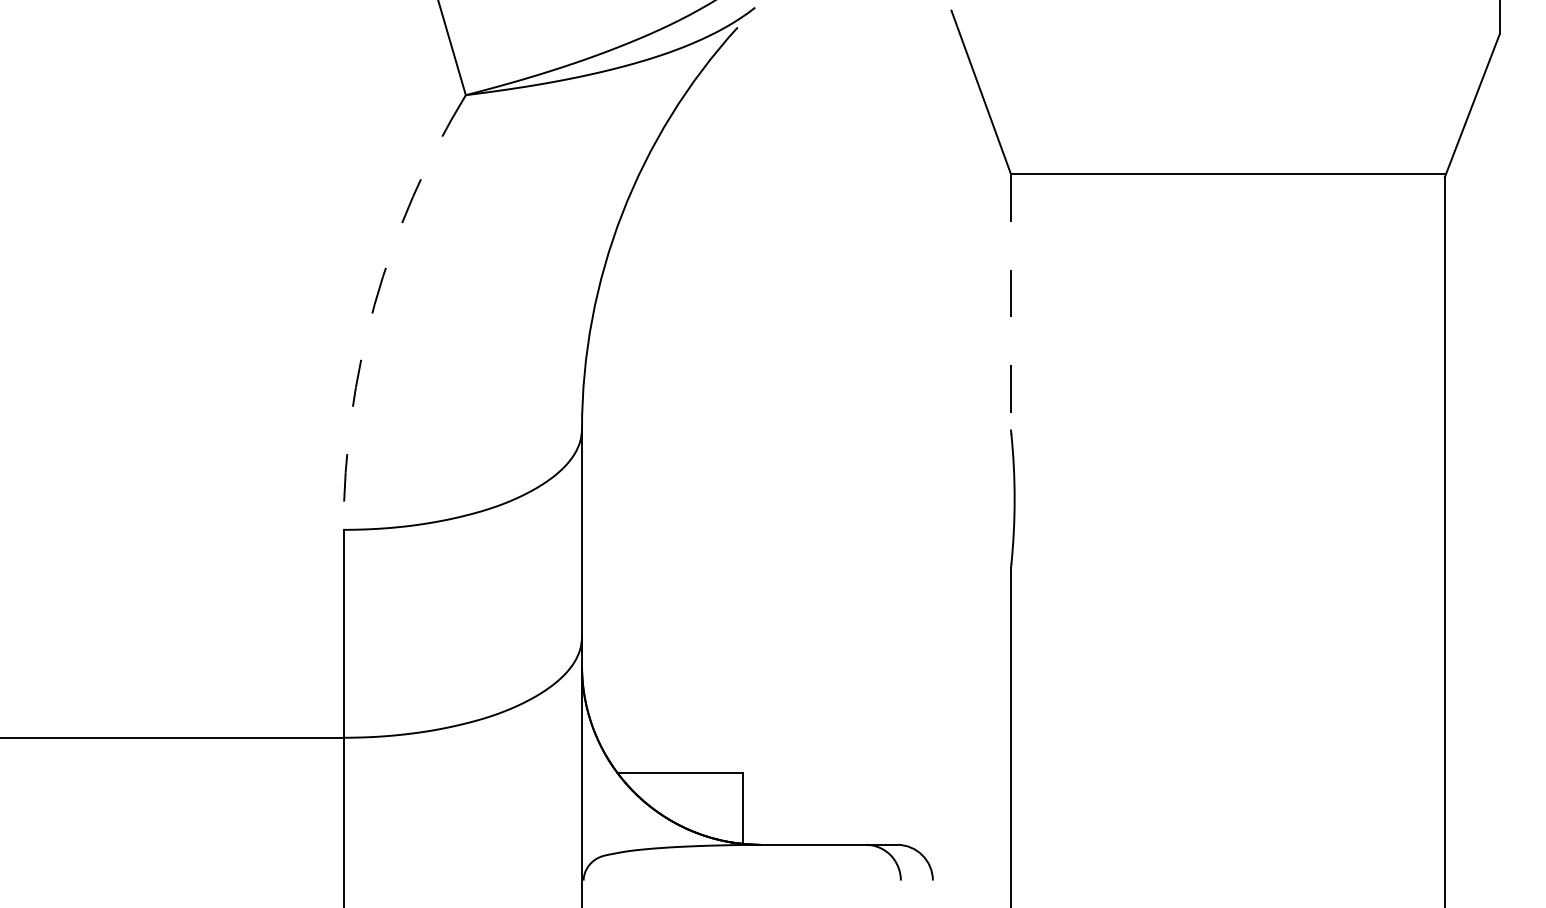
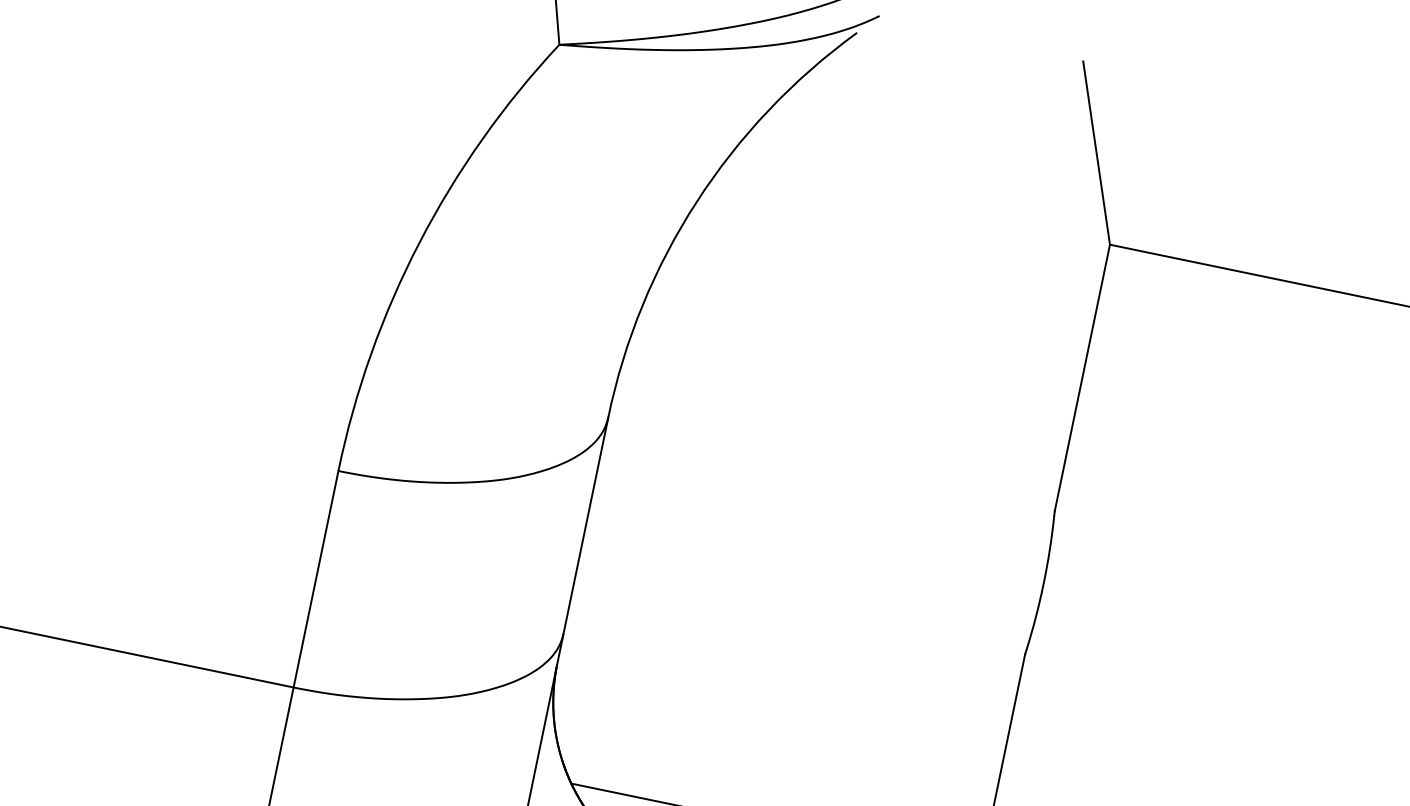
line: (1011, 302) -> (1082, 378), dashed -> solid
arc: (374, 304) -> (419, 242), dashed -> solid

